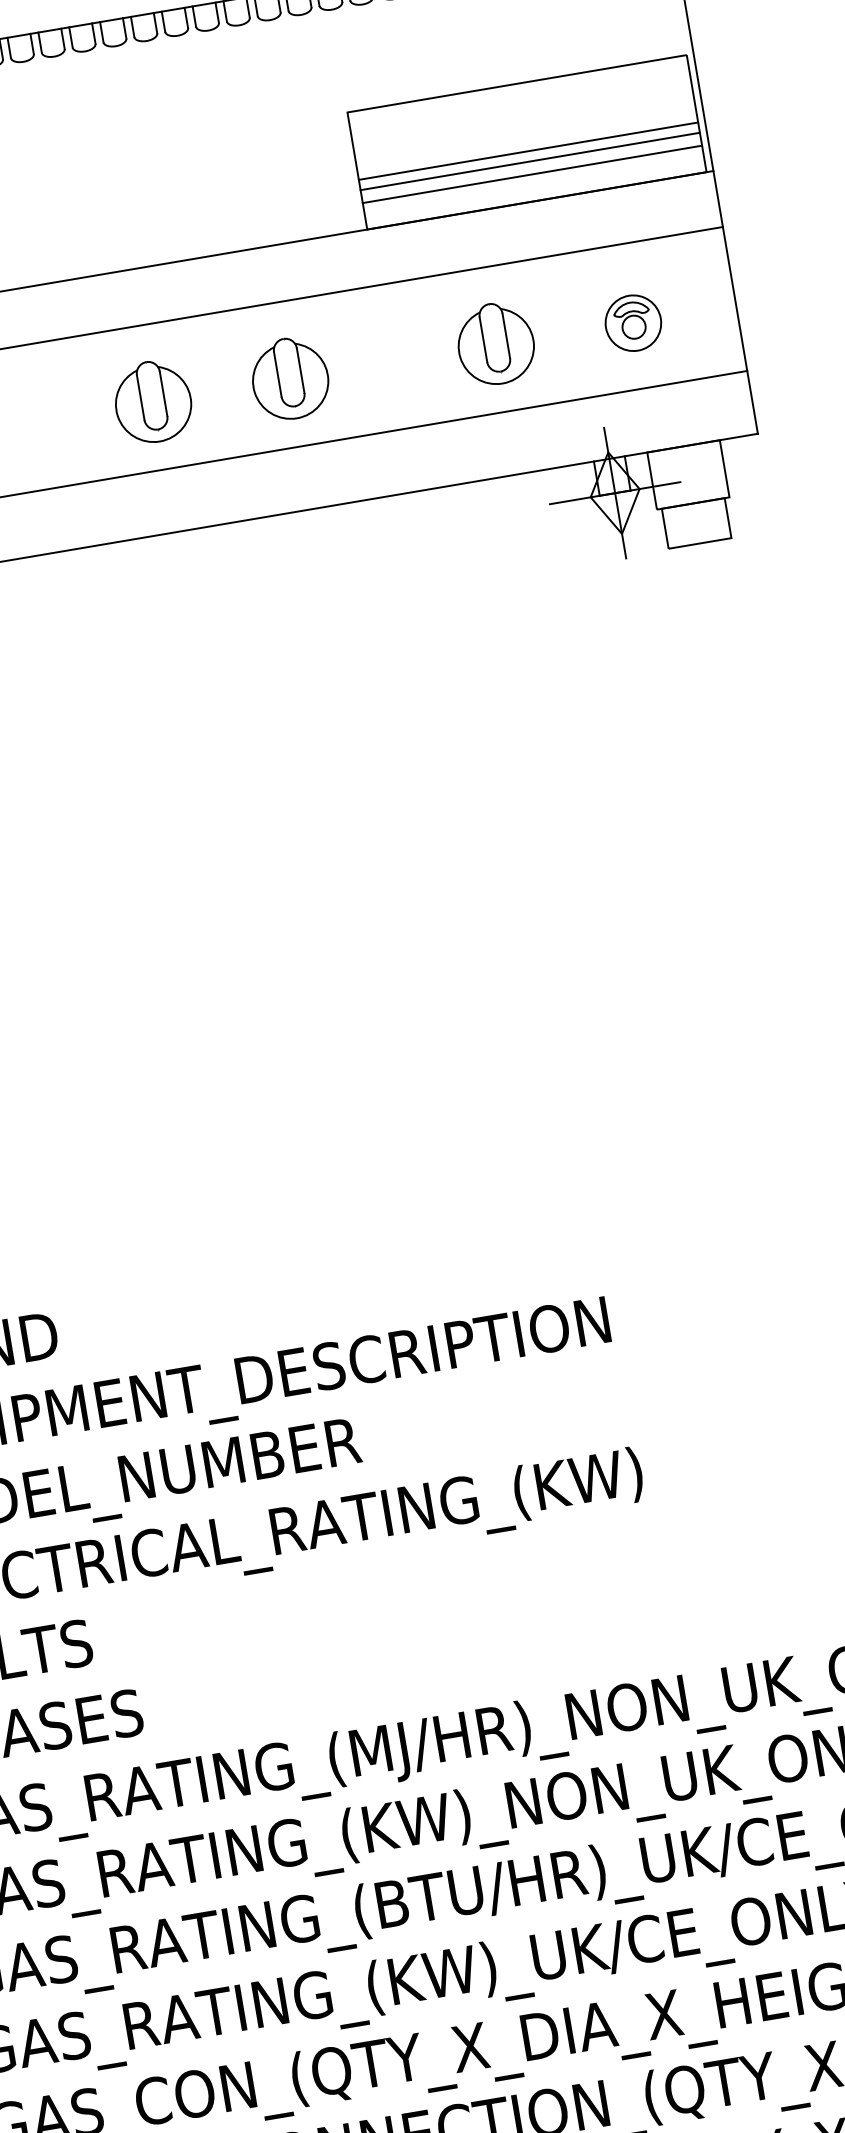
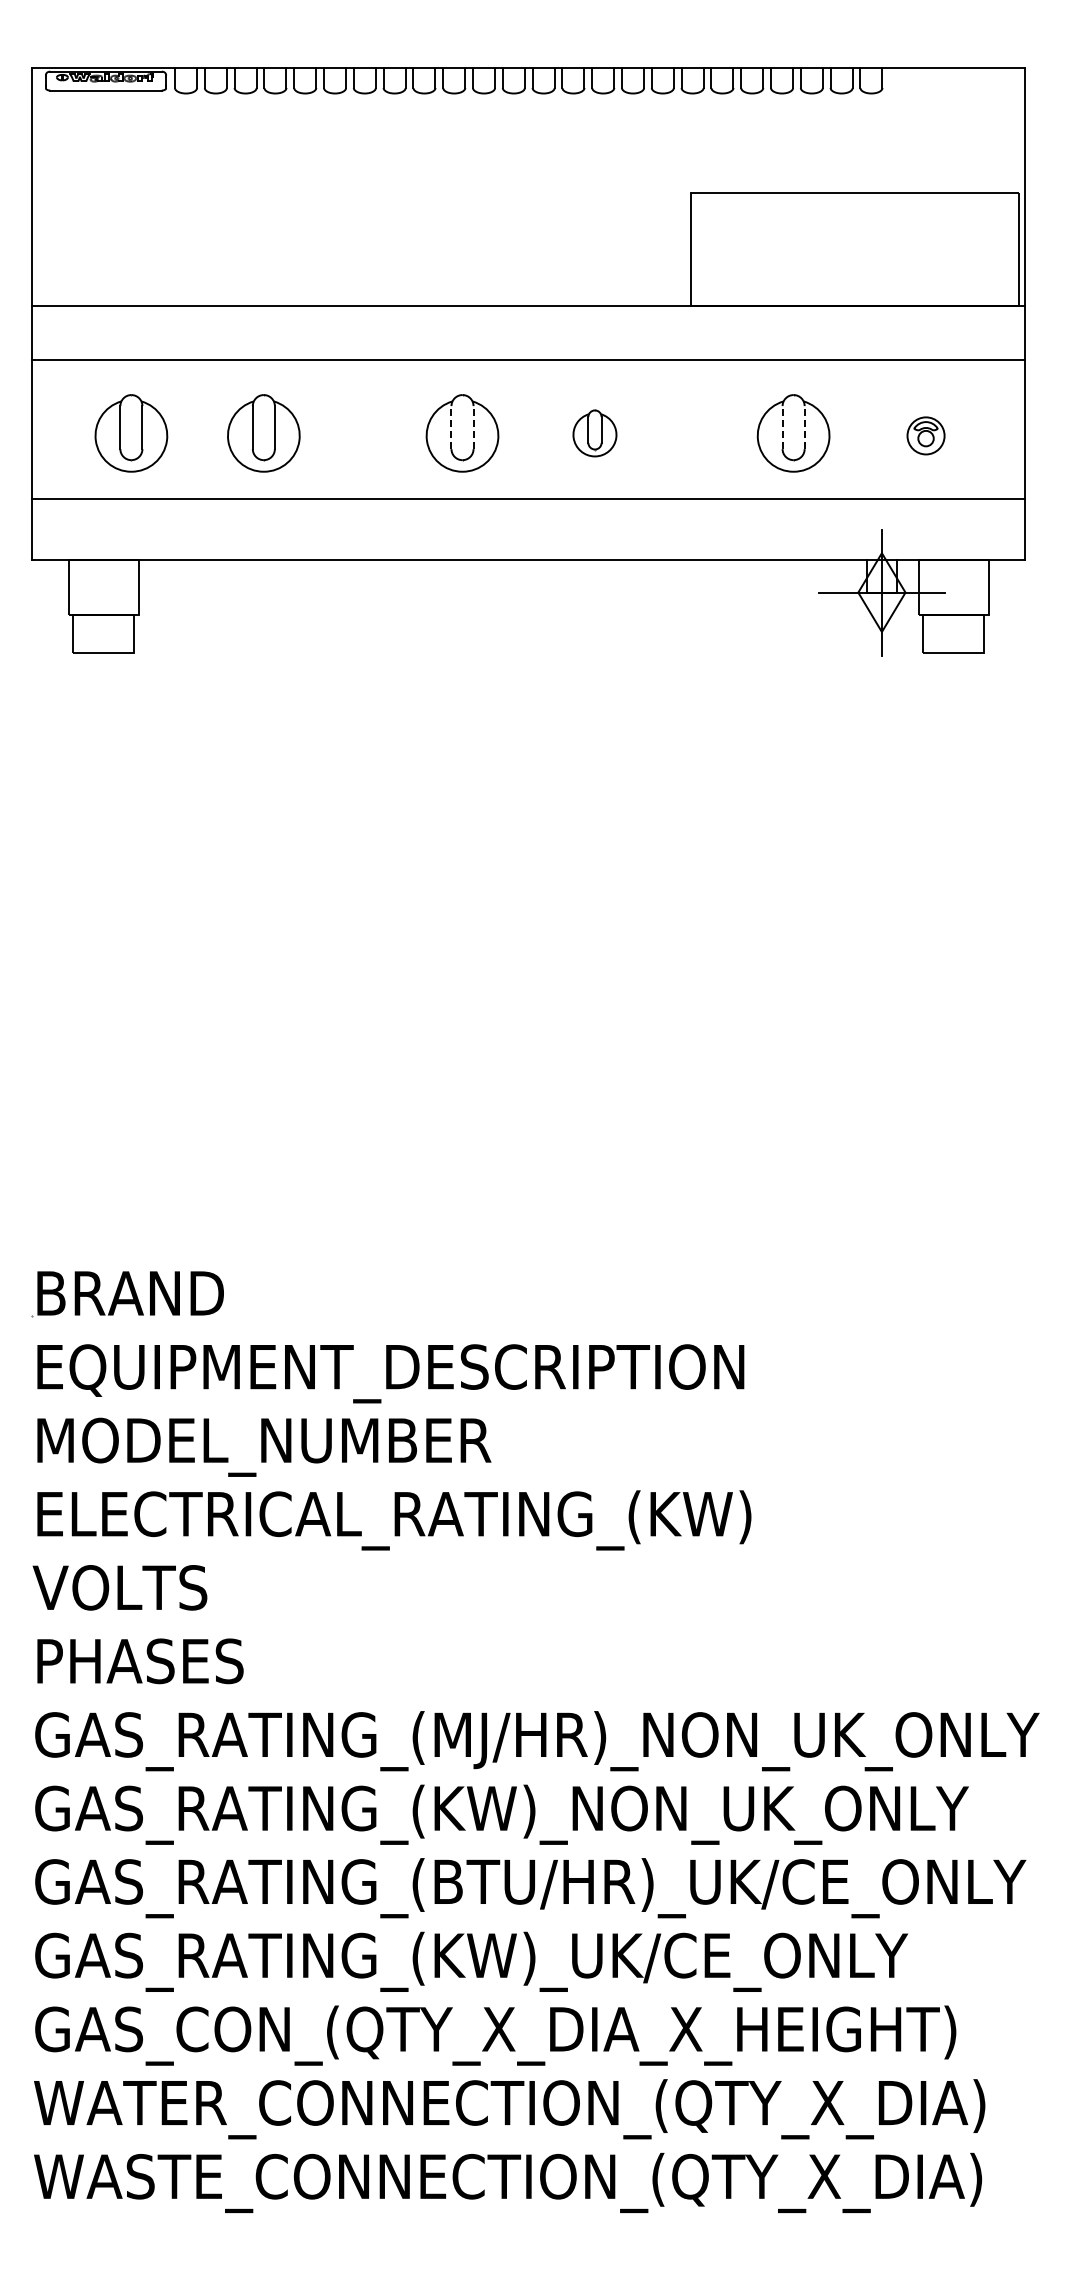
line: (528, 151) -> (854, 257), removed
line: (529, 161) -> (854, 267), removed
line: (532, 174) -> (854, 280), removed
part: (632, 322) -> (925, 435), size x0.7
line: (506, 335) -> (804, 427), solid -> dashed
line: (483, 339) -> (782, 427), solid -> dashed
part: (289, 378) -> (594, 433), size x0.6
line: (163, 393) -> (473, 427), solid -> dashed
line: (140, 397) -> (451, 427), solid -> dashed

